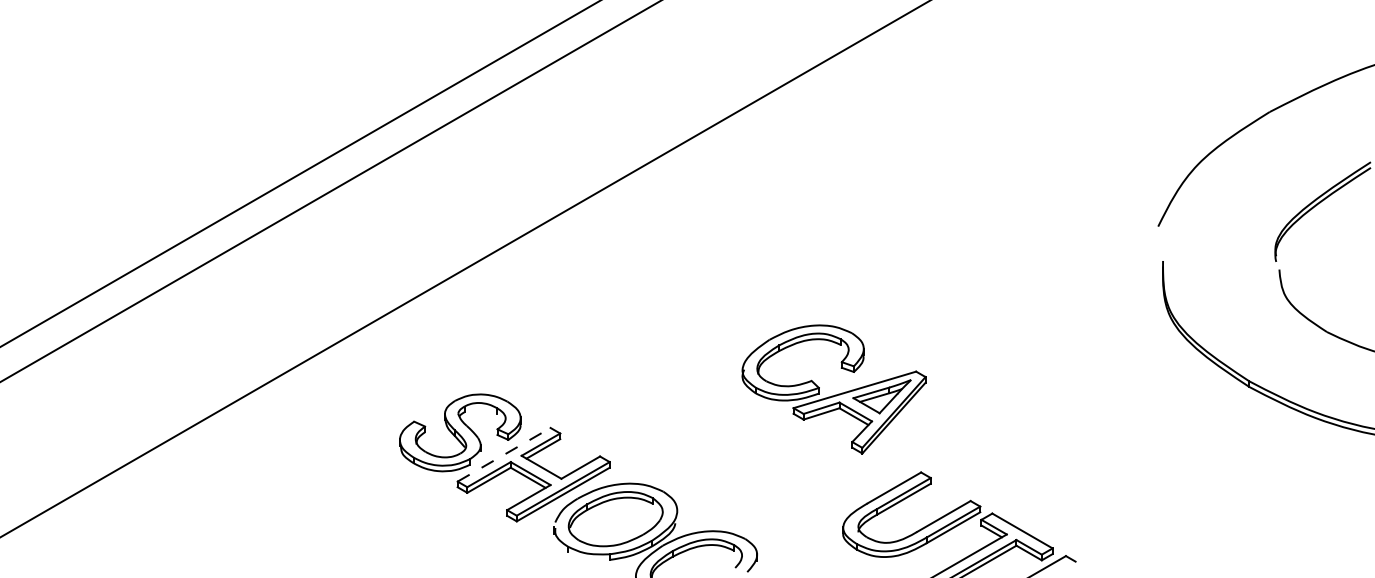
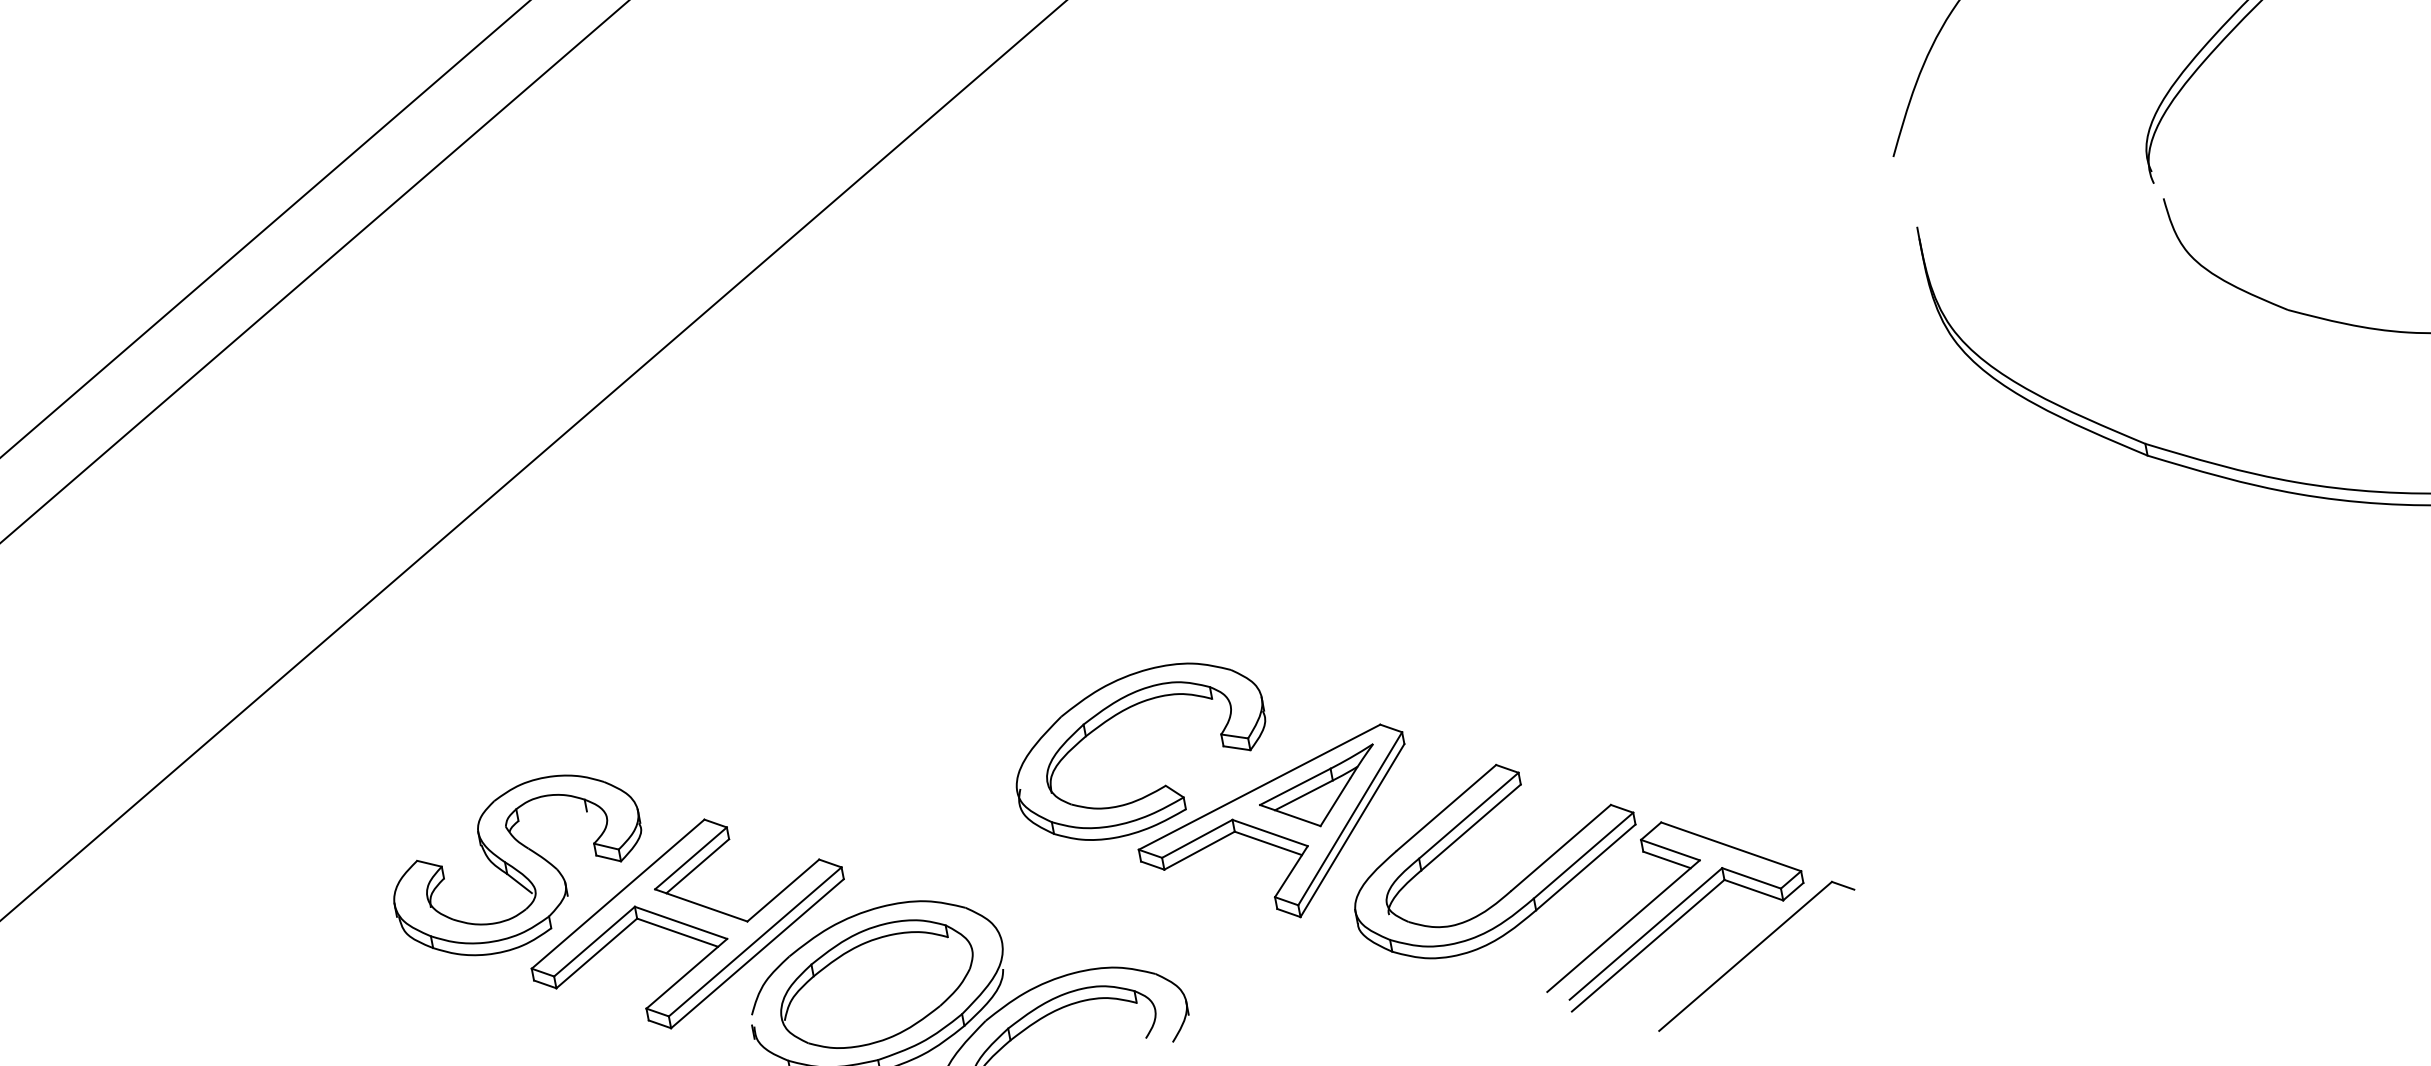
part: (833, 389) -> (1214, 794), moved
line: (504, 454) -> (618, 893), dashed -> solid

